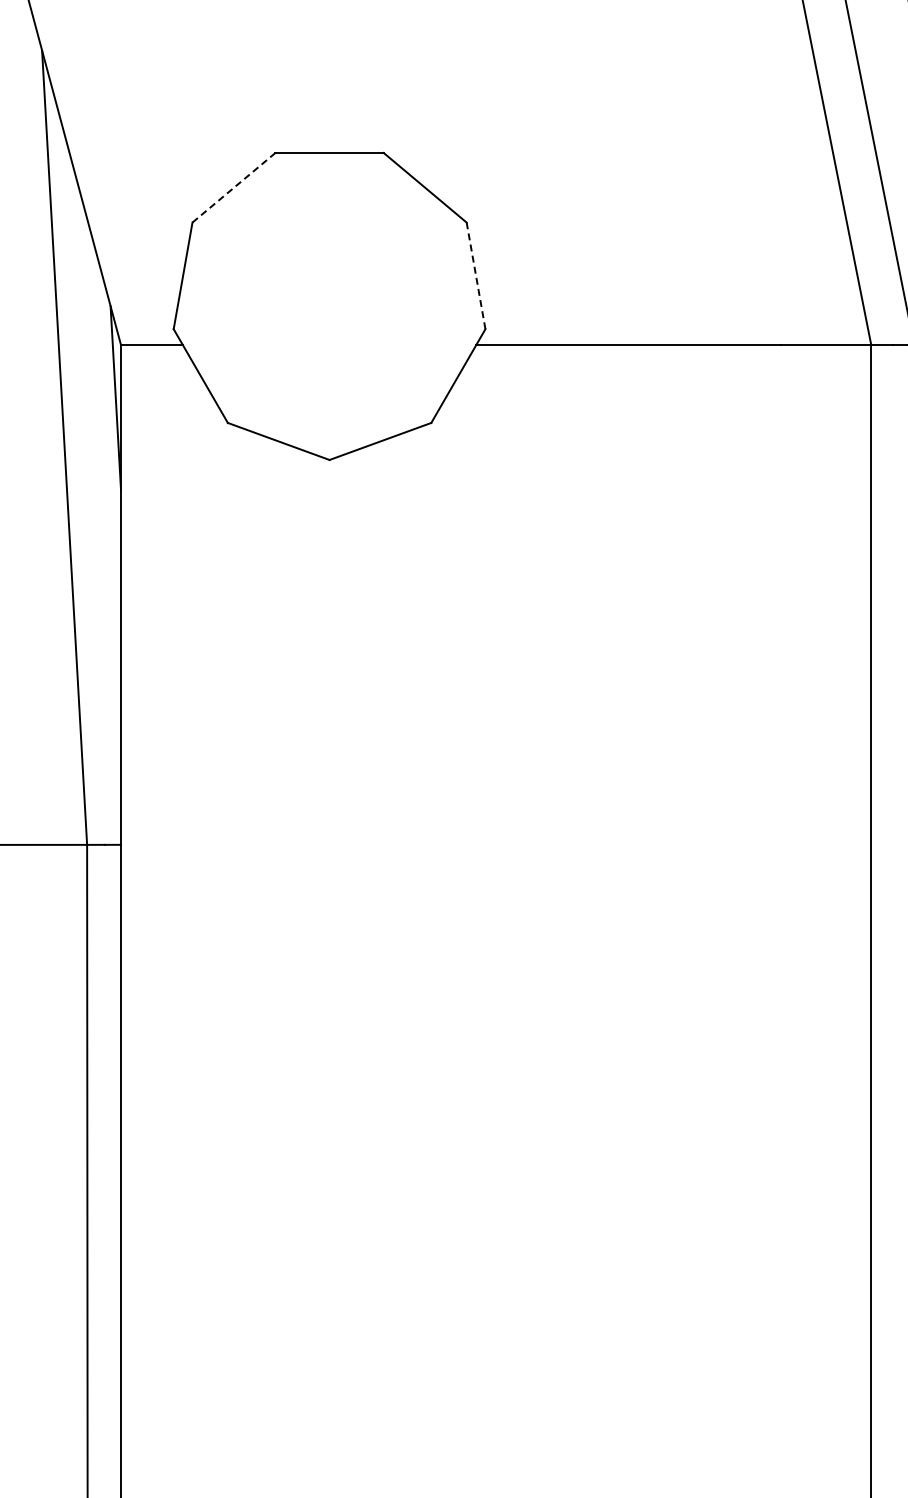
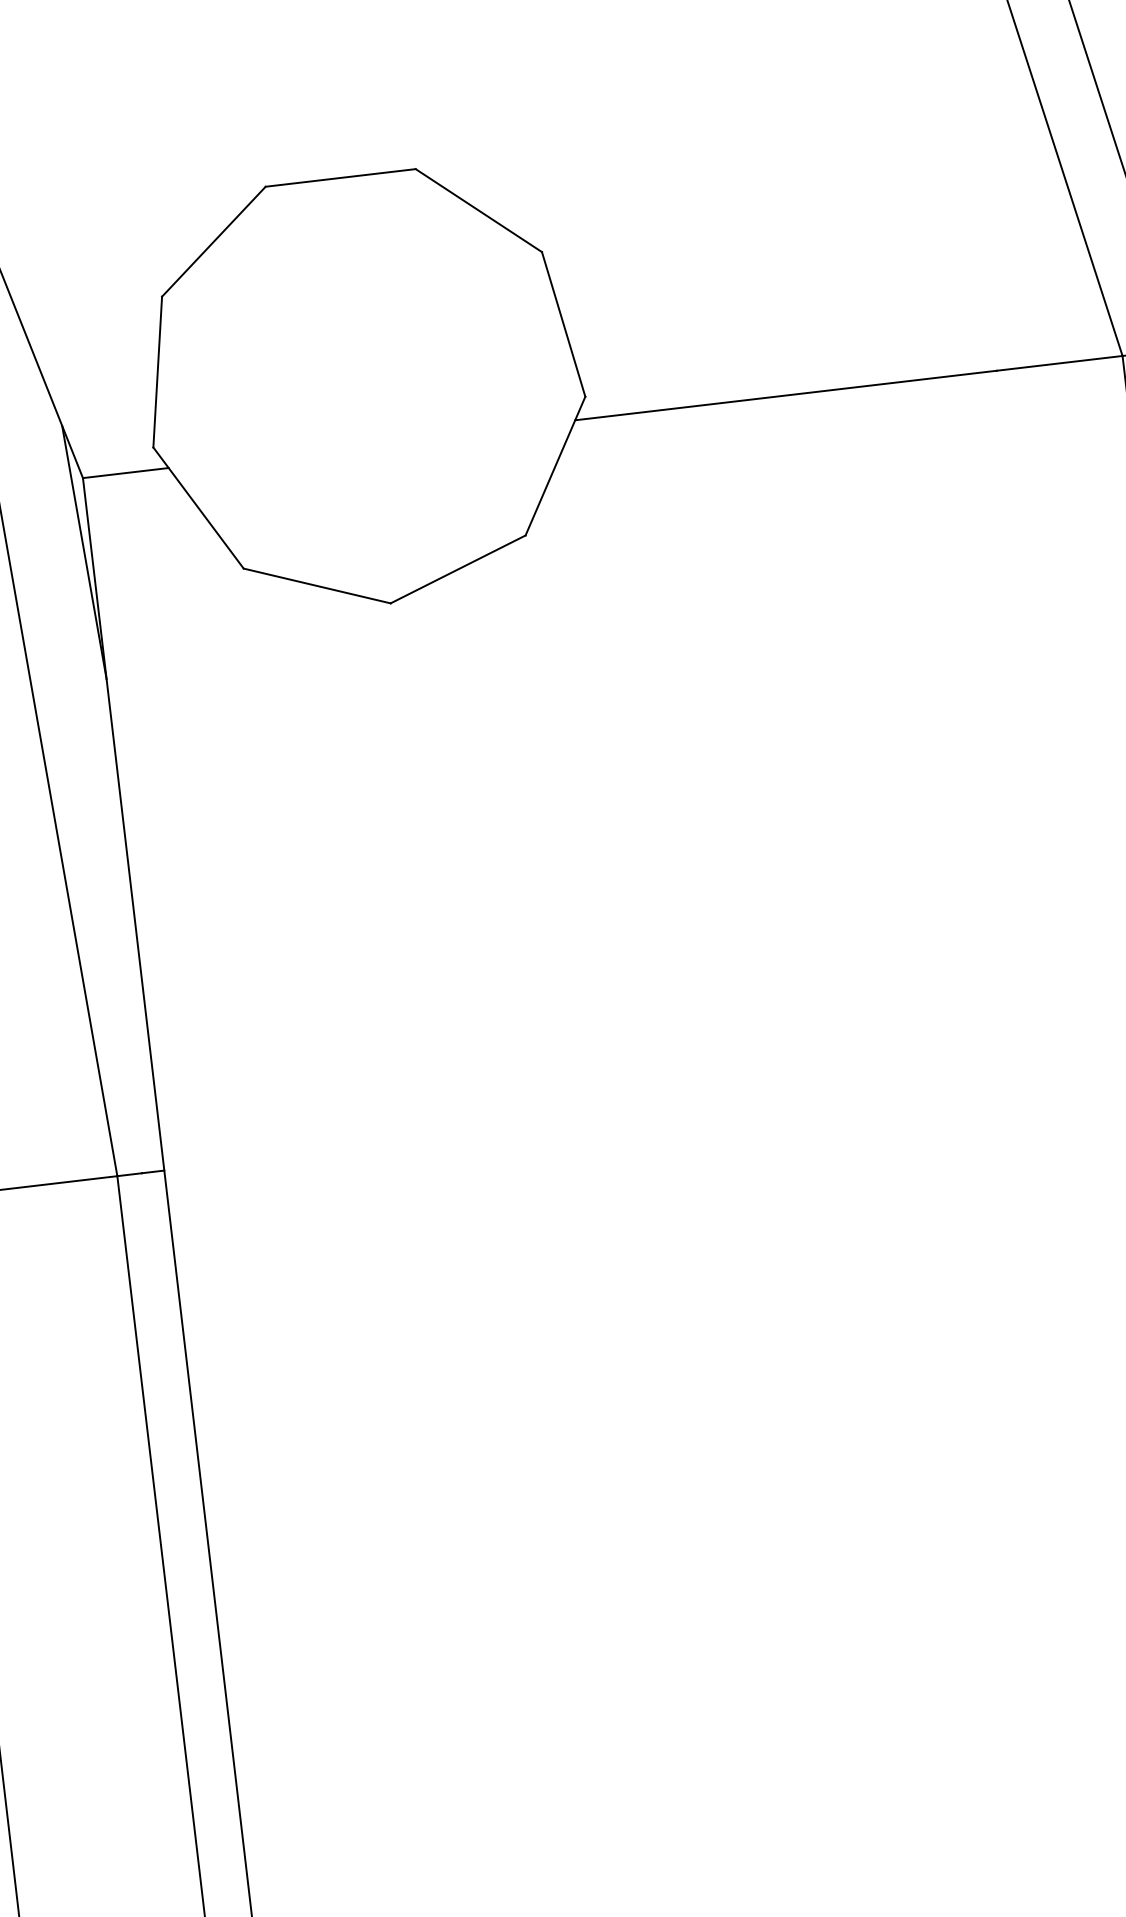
line: (234, 187) -> (214, 241), dashed -> solid
line: (475, 275) -> (562, 323), dashed -> solid

